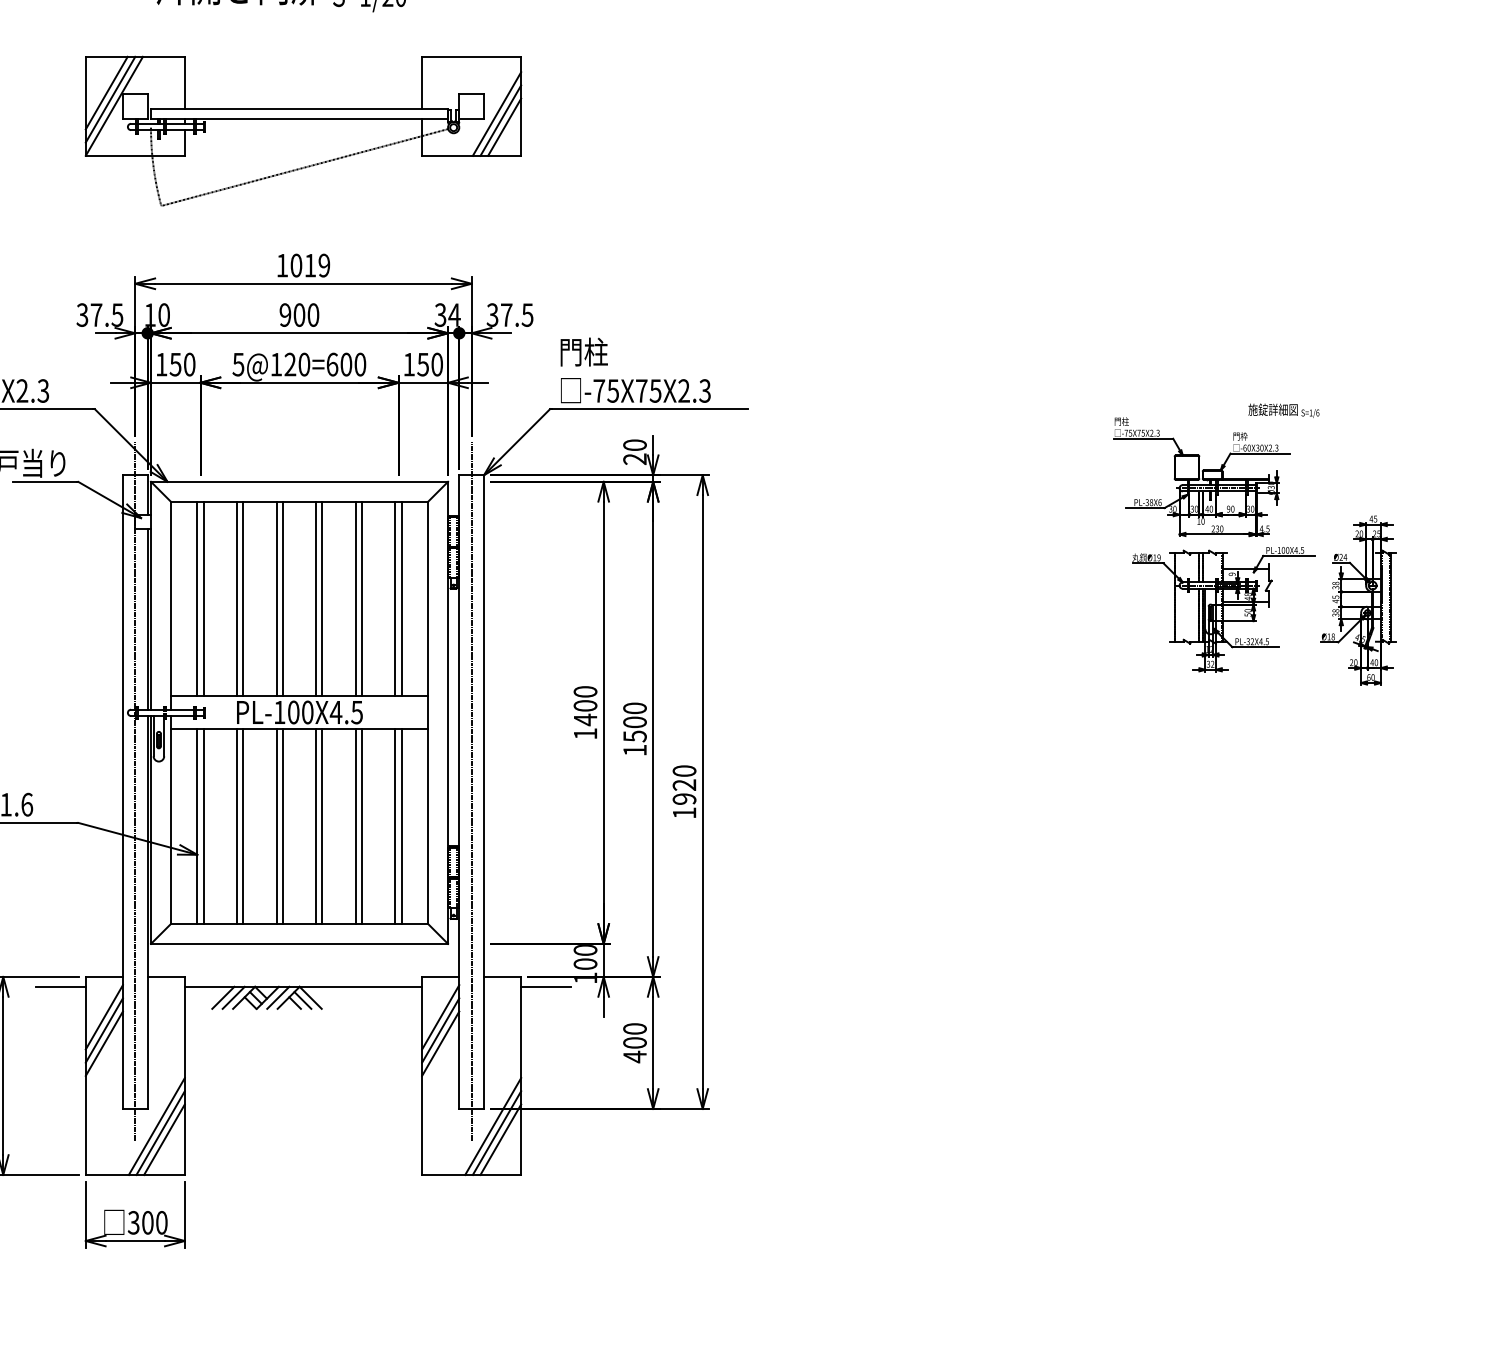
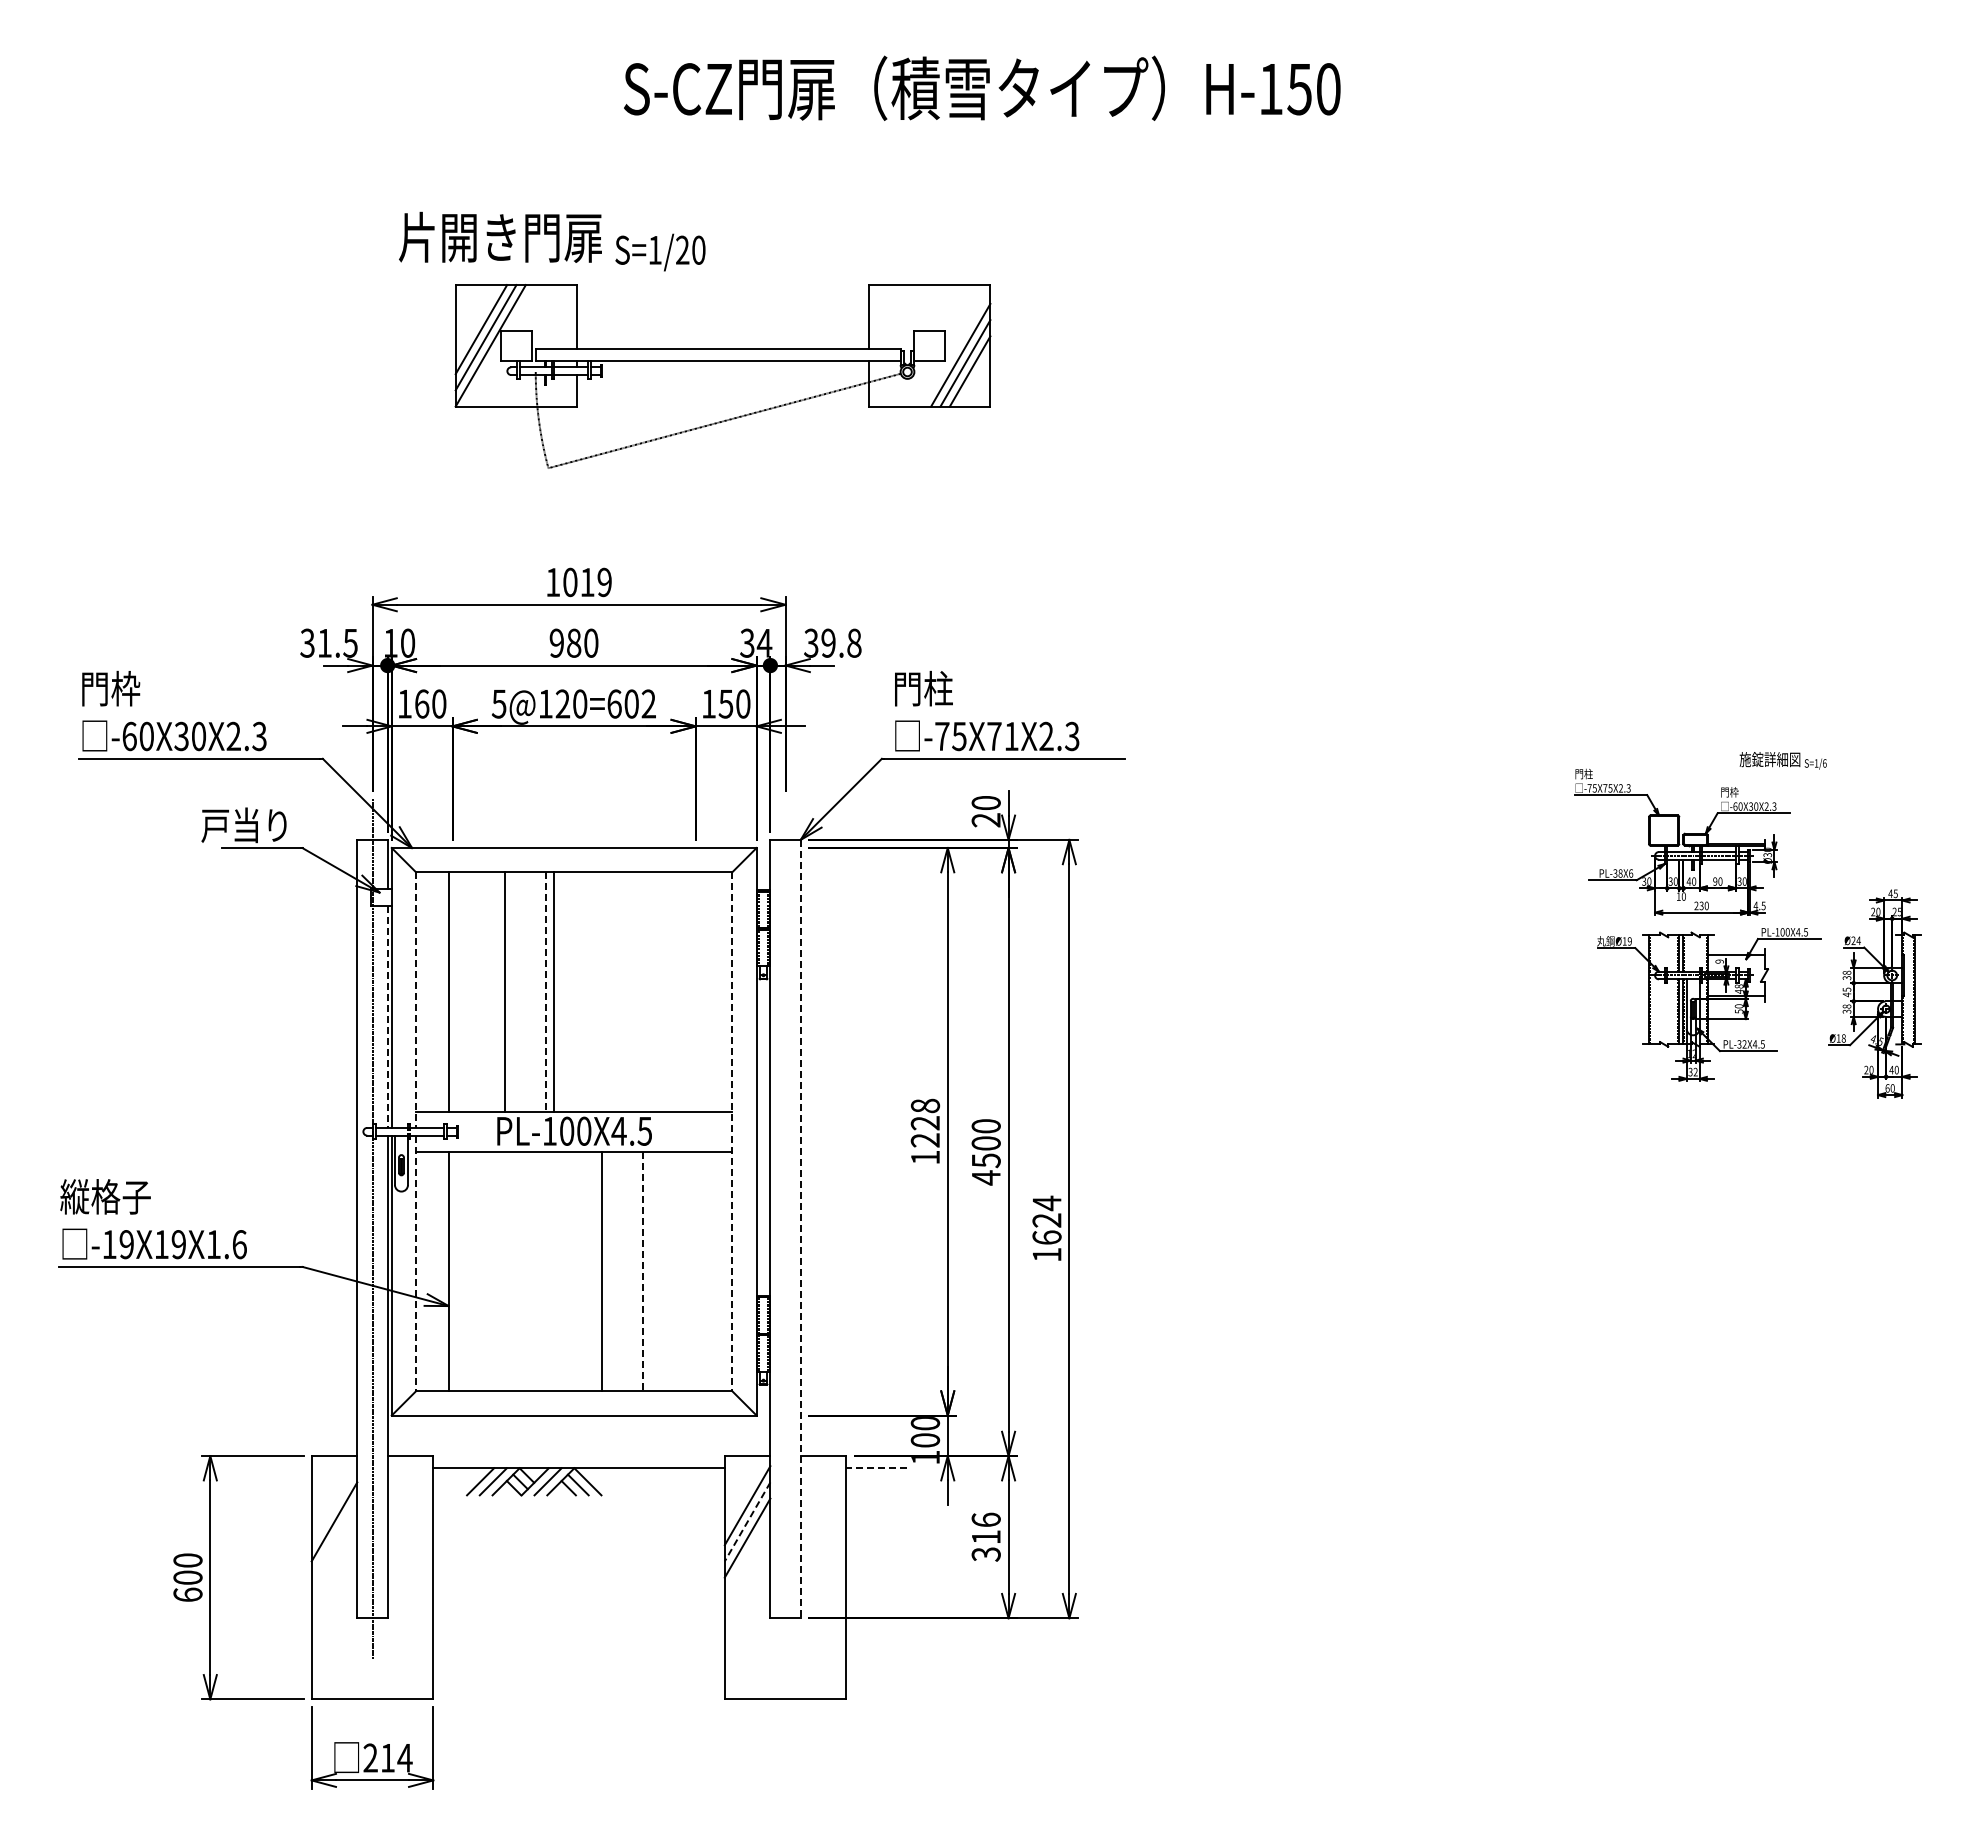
part: (303, 131) -> (722, 376), moved
text: (517, 314) -> (841, 642), 37.5 -> 39.8
text: (96, 315) -> (324, 643), 37.5 -> 31.5
text: (299, 315) -> (574, 643), 900 -> 980
text: (175, 364) -> (421, 703), 150 -> 160
text: (360, 364) -> (648, 703), 5@120=600 -> 5@120=602
text: (655, 391) -> (1011, 736), -75X75X2.3 -> -75X71X2.3
line: (203, 598) -> (456, 991), removed
line: (237, 598) -> (497, 991), removed
line: (276, 598) -> (546, 991), solid -> dashed
line: (316, 598) -> (594, 991), removed
line: (322, 598) -> (602, 991), removed
line: (355, 598) -> (643, 991), removed
line: (362, 598) -> (651, 991), removed
line: (395, 598) -> (691, 991), removed
line: (401, 598) -> (699, 991), removed
line: (171, 605) -> (416, 1000), solid -> dashed
line: (147, 619) -> (387, 1017), solid -> dashed
text: (585, 706) -> (925, 1123), 1400 -> 1228
line: (428, 713) -> (732, 1132), solid -> dashed
text: (635, 750) -> (986, 1177), 1500 -> 4500
text: (684, 784) -> (1046, 1219), 1920 -> 1624
line: (471, 791) -> (785, 1228), removed
line: (483, 792) -> (800, 1229), solid -> dashed
line: (171, 820) -> (416, 1263), solid -> dashed
line: (203, 826) -> (456, 1271), removed
line: (237, 826) -> (497, 1271), removed
line: (243, 826) -> (505, 1271), removed
line: (276, 826) -> (546, 1271), removed
line: (282, 826) -> (553, 1271), removed
line: (316, 826) -> (594, 1271), removed
line: (355, 826) -> (643, 1271), solid -> dashed
line: (362, 826) -> (651, 1271), removed
line: (395, 826) -> (691, 1271), removed
line: (401, 826) -> (699, 1271), removed
line: (60, 987) -> (280, 1468), removed
line: (545, 987) -> (876, 1468), solid -> dashed
line: (104, 1017) -> (334, 1505), removed
line: (440, 1030) -> (747, 1521), solid -> dashed
line: (104, 1043) -> (334, 1537), removed
text: (634, 1043) -> (985, 1537), 400 -> 316
line: (156, 1126) -> (398, 1639), removed
line: (492, 1126) -> (811, 1639), removed
line: (160, 1132) -> (403, 1647), removed
line: (496, 1132) -> (816, 1647), removed
line: (164, 1139) -> (408, 1655), removed
line: (500, 1139) -> (821, 1655), removed
text: (147, 1222) -> (387, 1757), 300 -> 214

